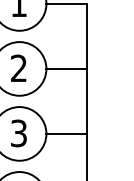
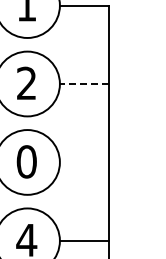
line: (66, 69) -> (84, 84), solid -> dashed
text: (18, 133) -> (26, 161), 3 -> 0
line: (66, 133) -> (84, 162), removed

